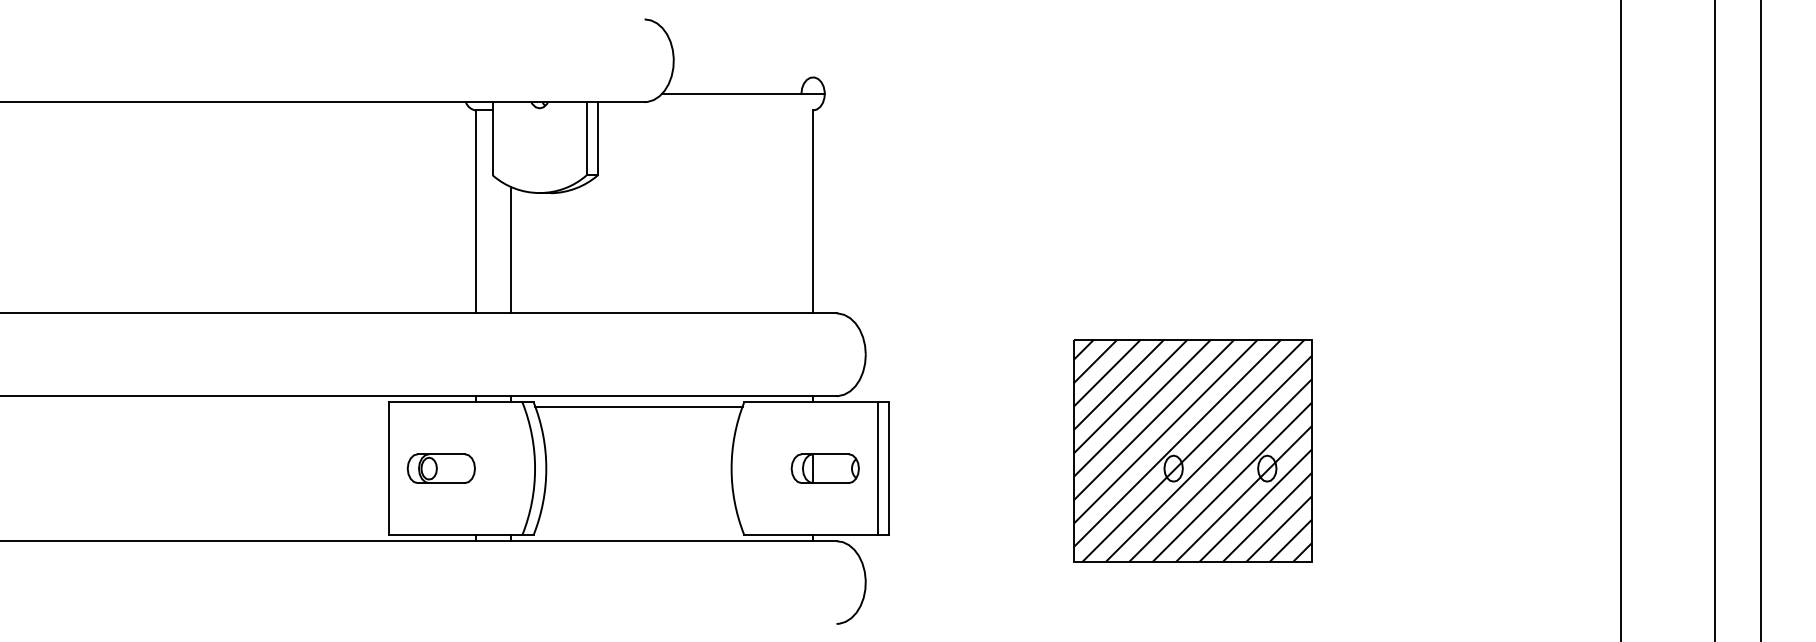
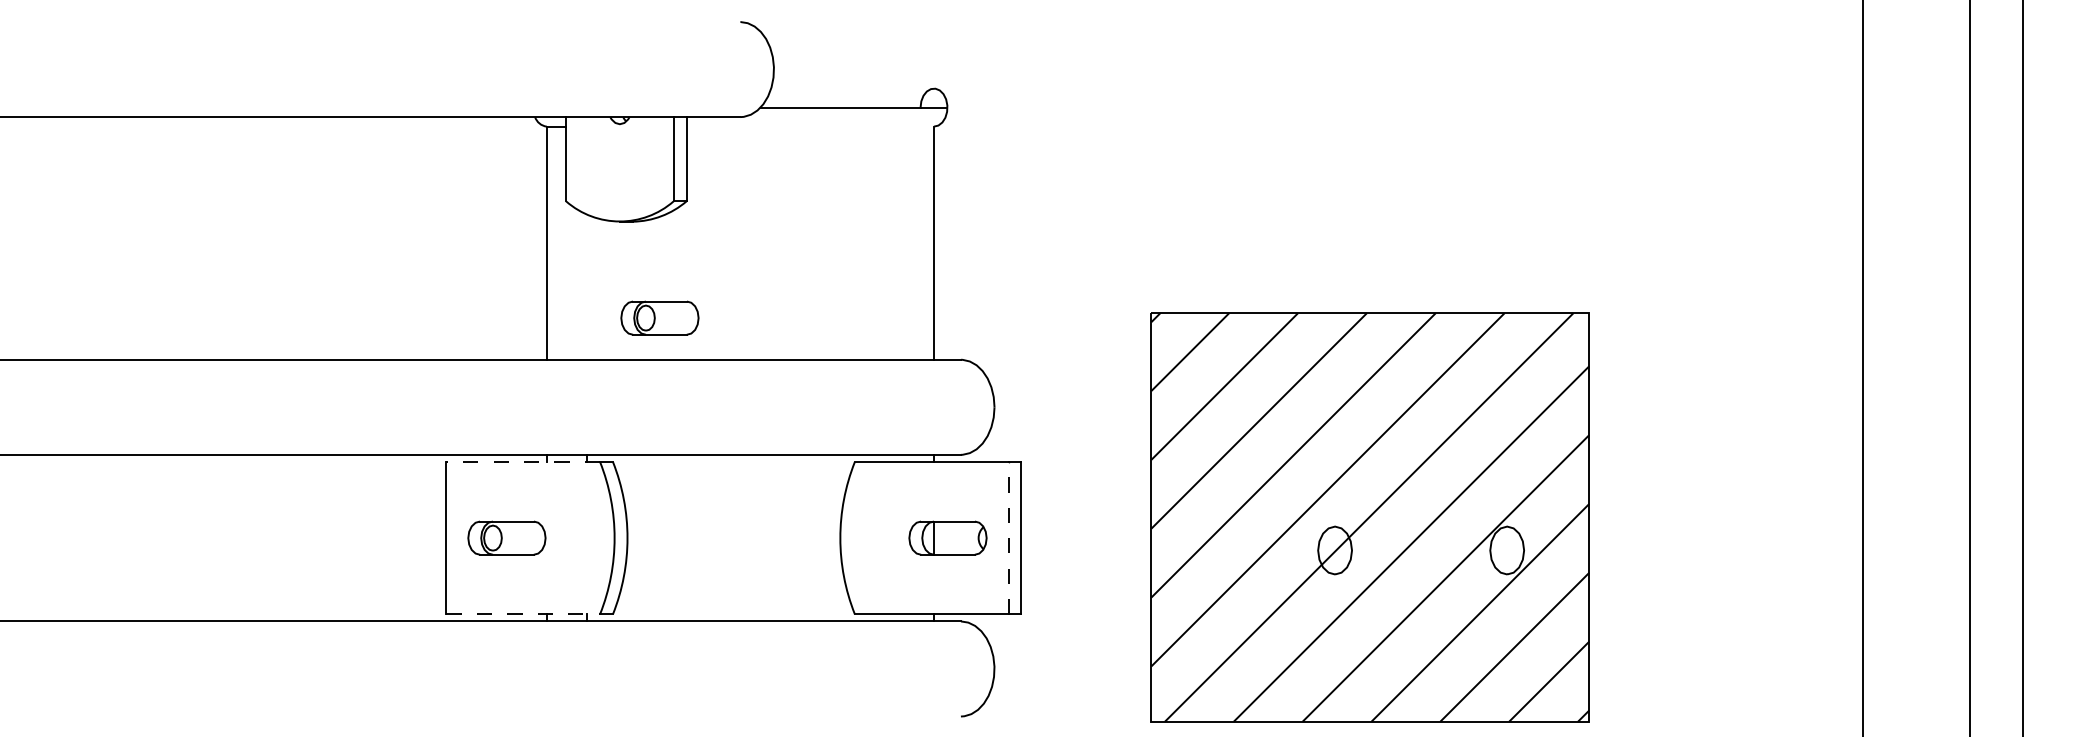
line: (511, 249) -> (587, 286), removed
part: (574, 276) -> (659, 317), added
line: (455, 402) -> (523, 462), solid -> dashed
line: (638, 406) -> (733, 466), removed
part: (1192, 450) -> (1369, 517), size x1.6
line: (877, 468) -> (1008, 537), solid -> dashed
line: (455, 535) -> (523, 614), solid -> dashed

